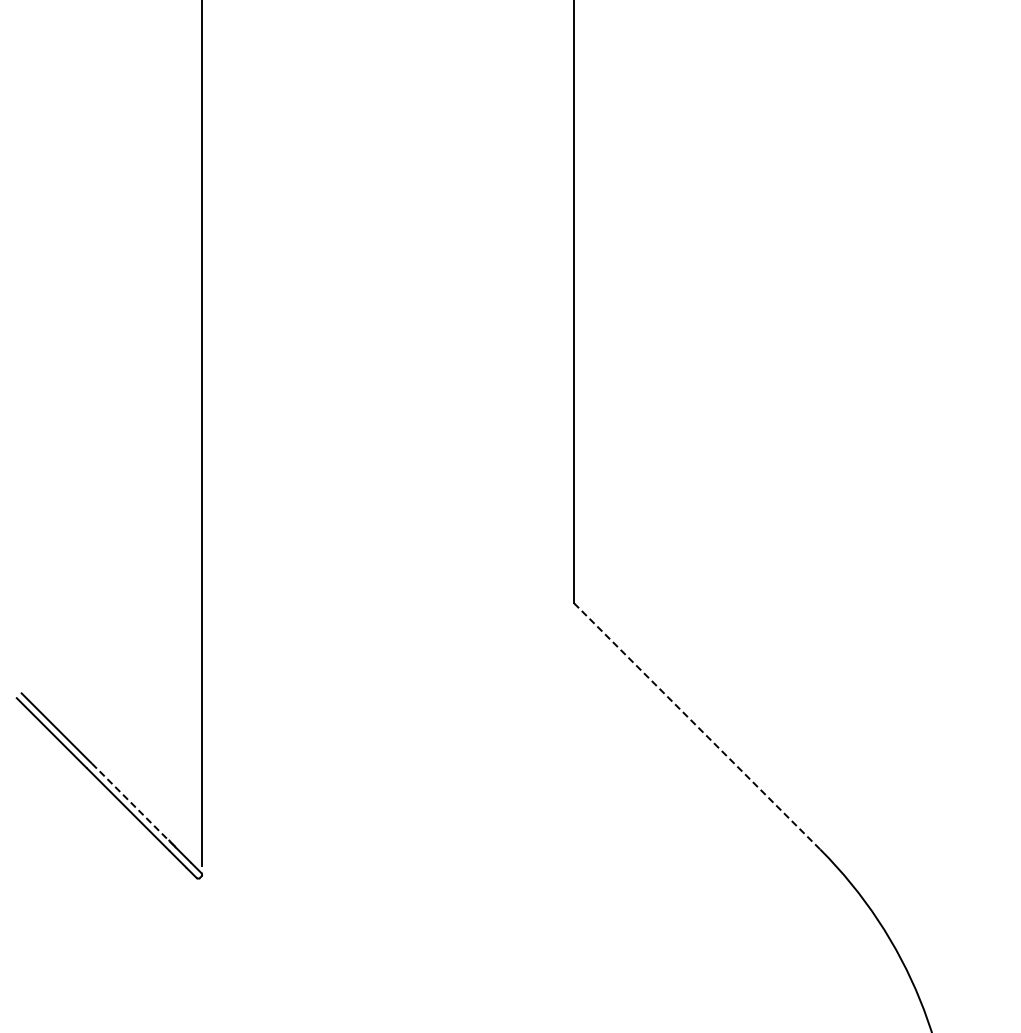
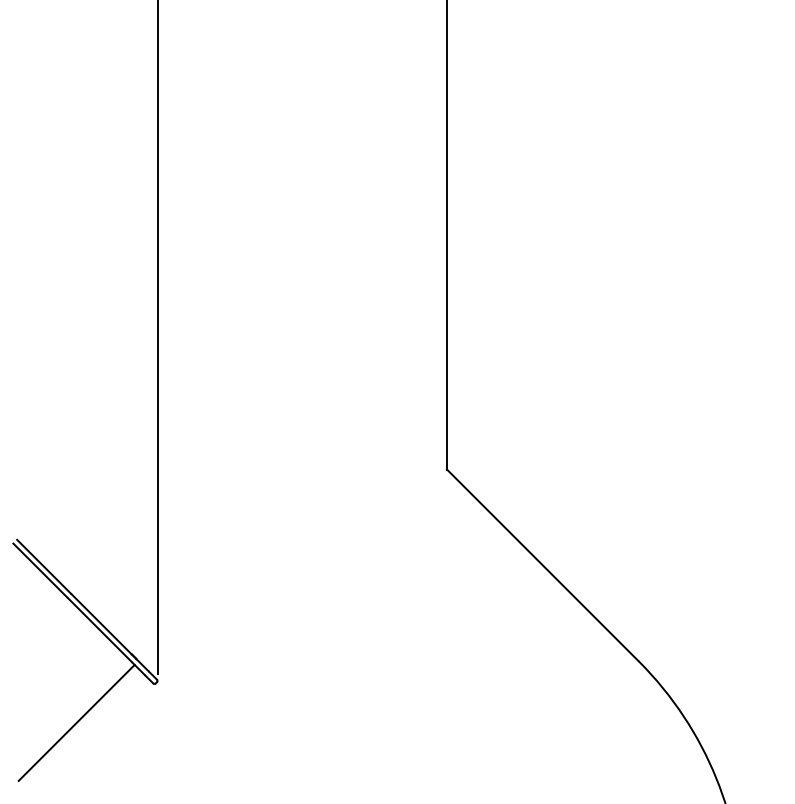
line: (697, 726) -> (543, 565), dashed -> solid
line: (133, 805) -> (104, 626), dashed -> solid
line: (97, 928) -> (76, 722), added

